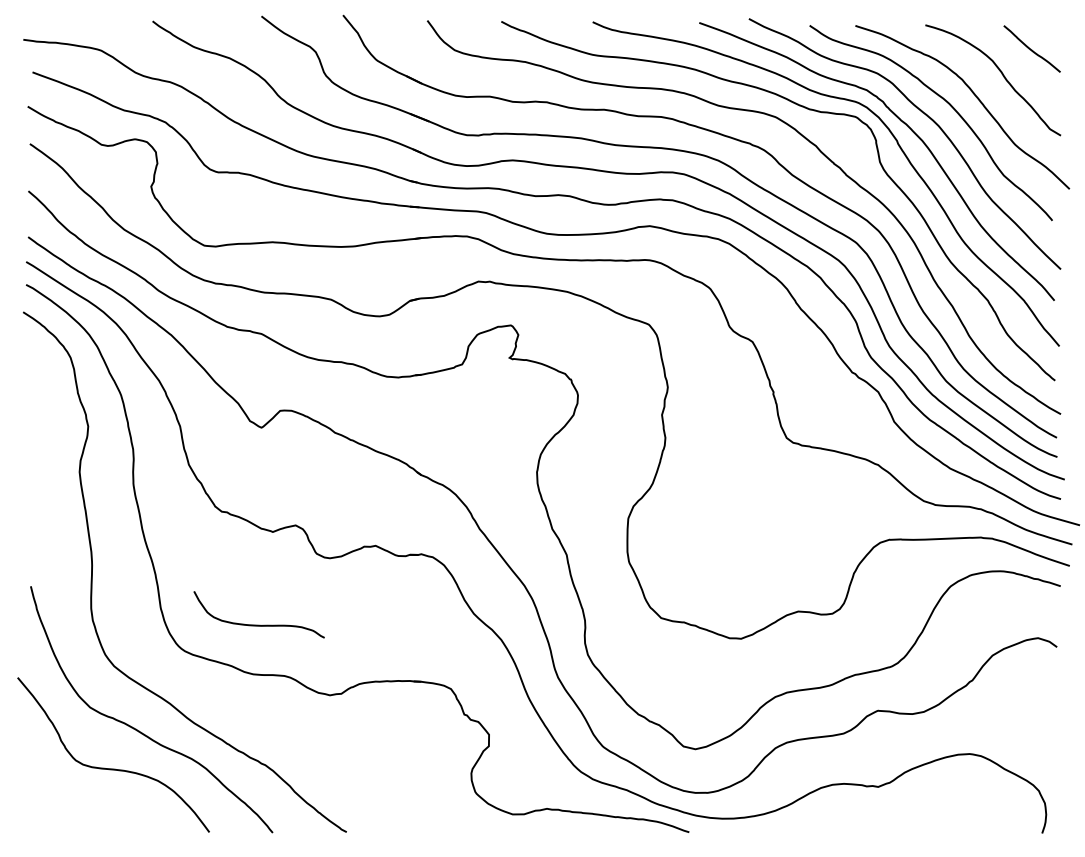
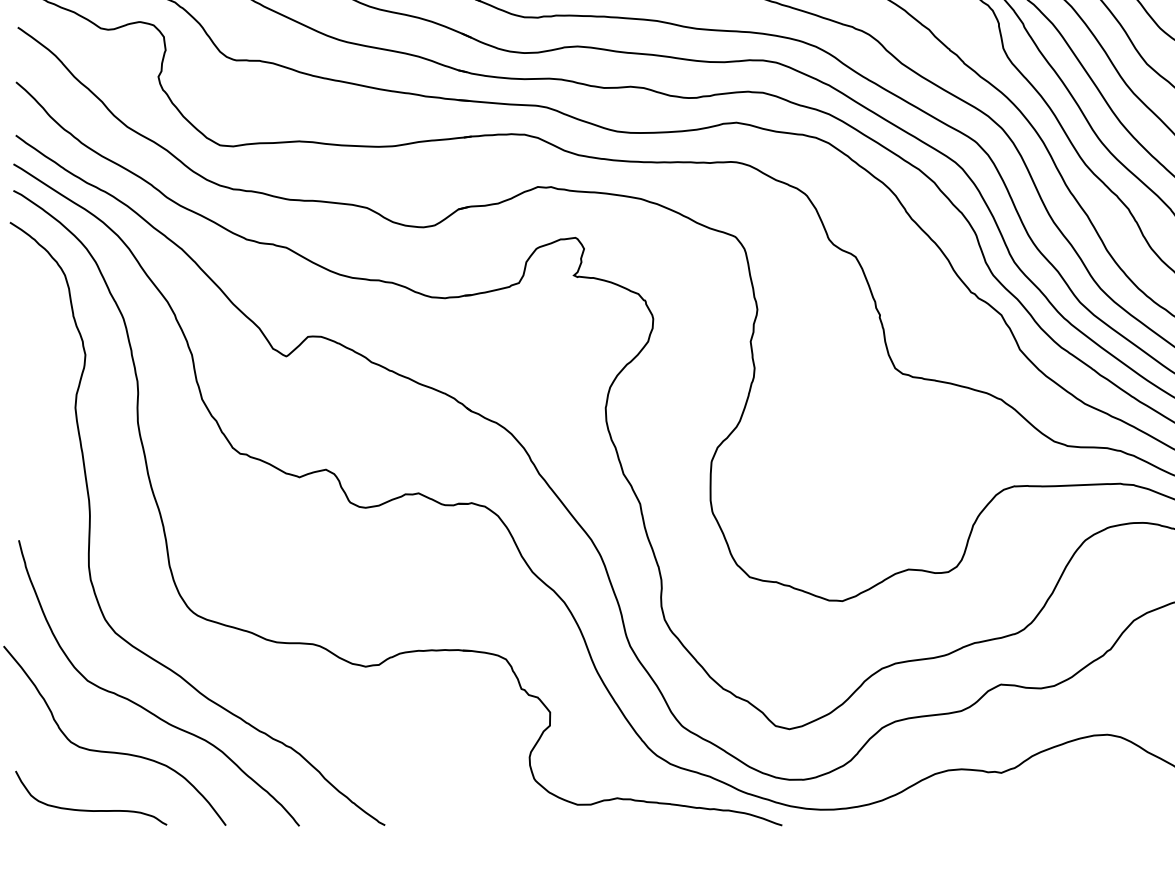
curve: (258, 624) -> (90, 809), moved

